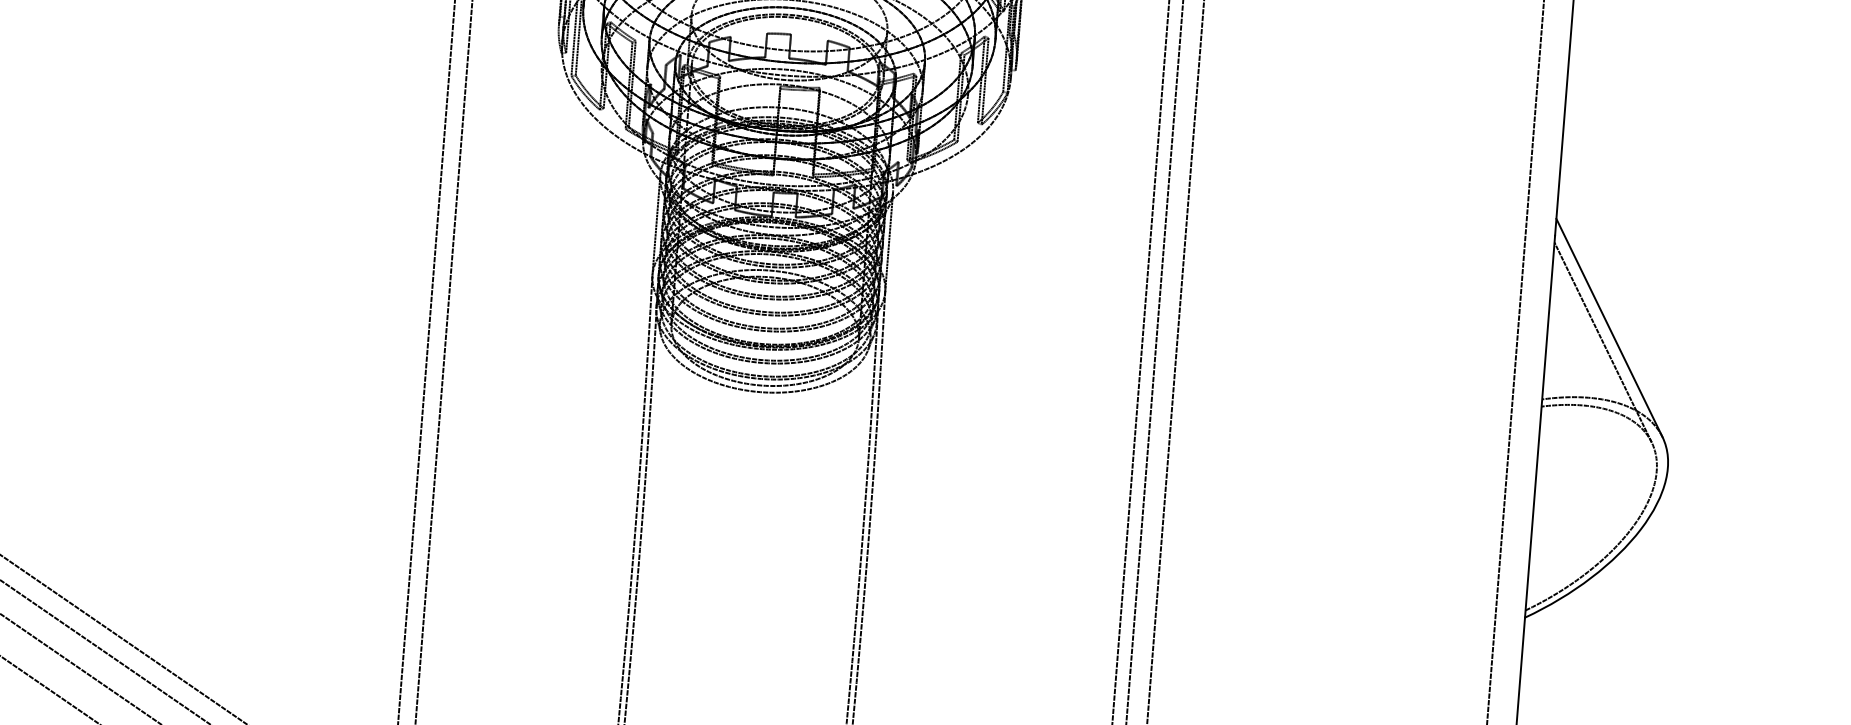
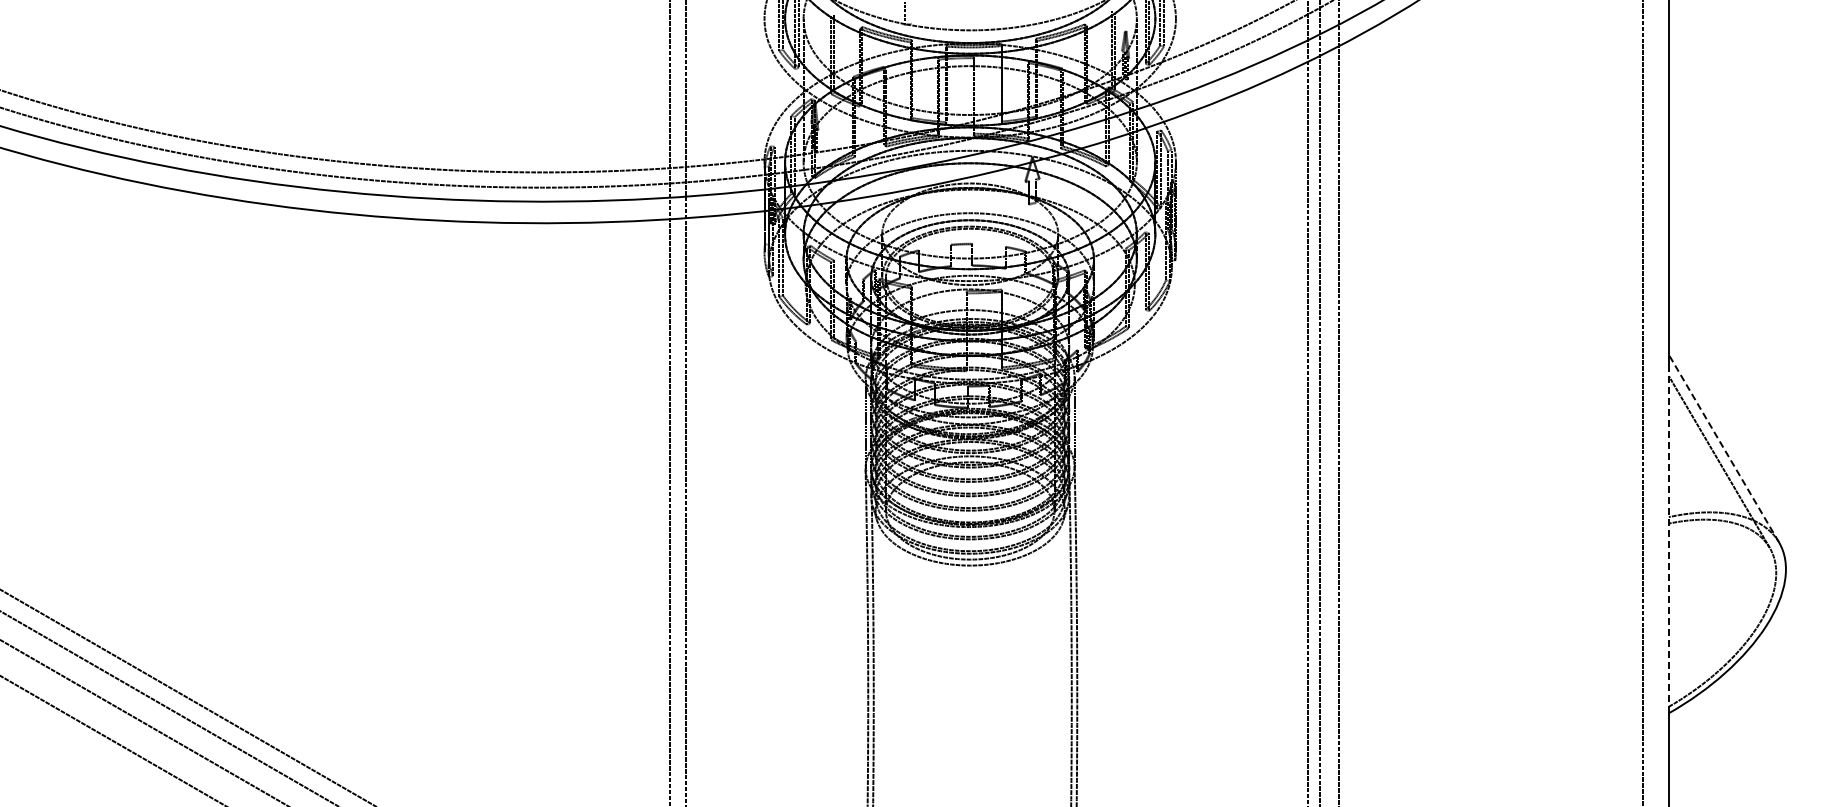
line: (1608, 327) -> (1723, 448), solid -> dashed
line: (1539, 426) -> (1668, 541), solid -> dashed

